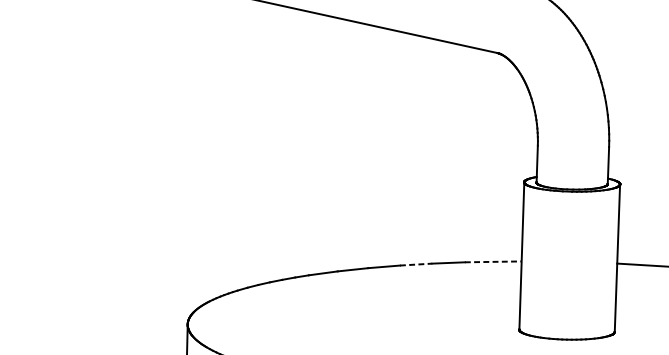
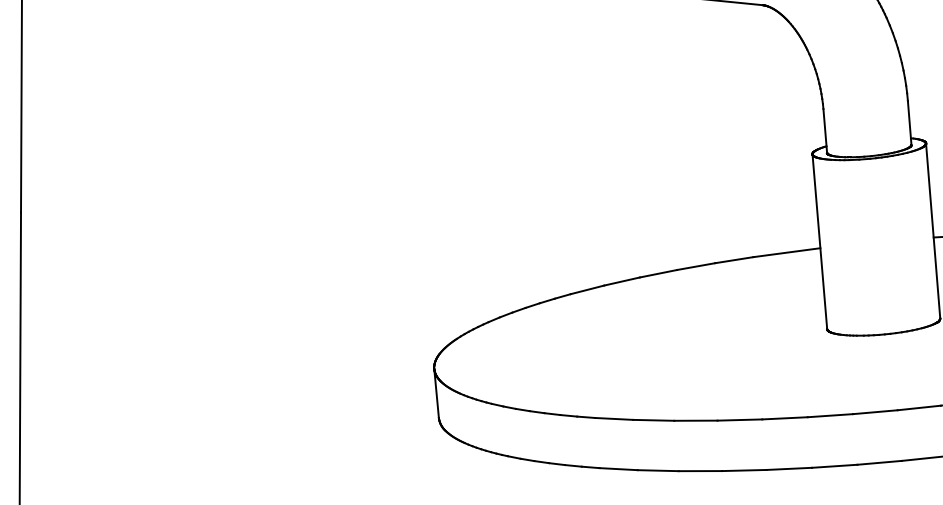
line: (492, 261) -> (786, 252), dashed -> solid
line: (416, 264) -> (696, 266), dashed -> solid

